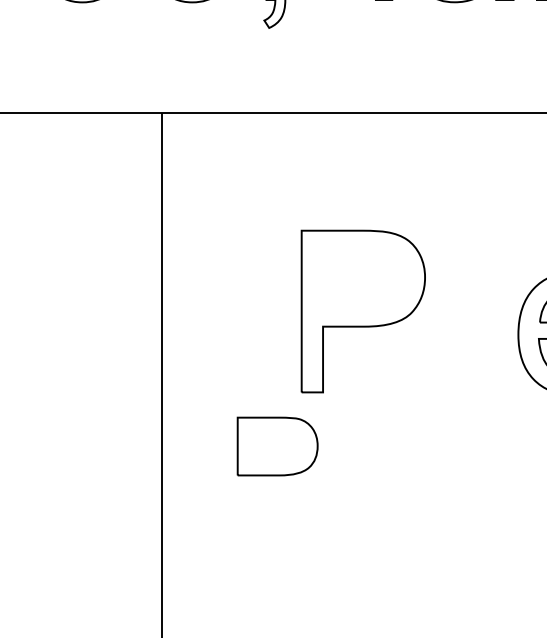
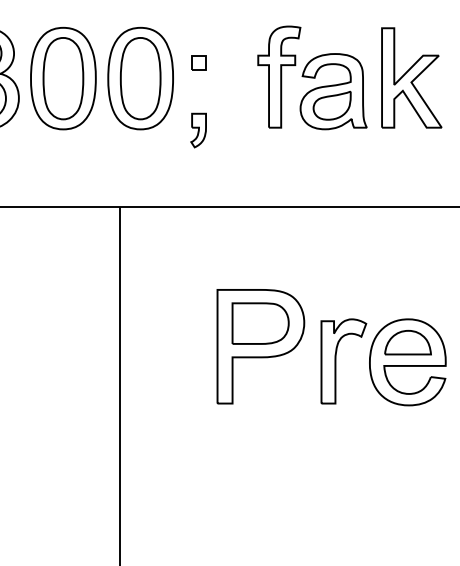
part: (470, 332) -> (336, 361), added
part: (277, 446) -> (260, 323), moved

